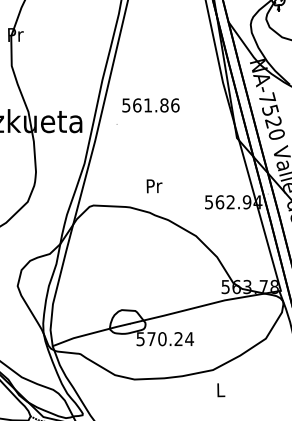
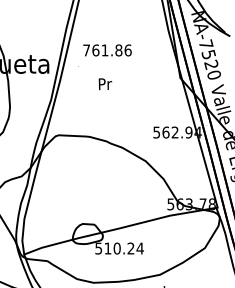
text: (126, 105) -> (86, 50), 561.86 -> 761.86
text: (154, 186) -> (105, 84), moved
text: (151, 338) -> (107, 248), 570.24 -> 510.24

